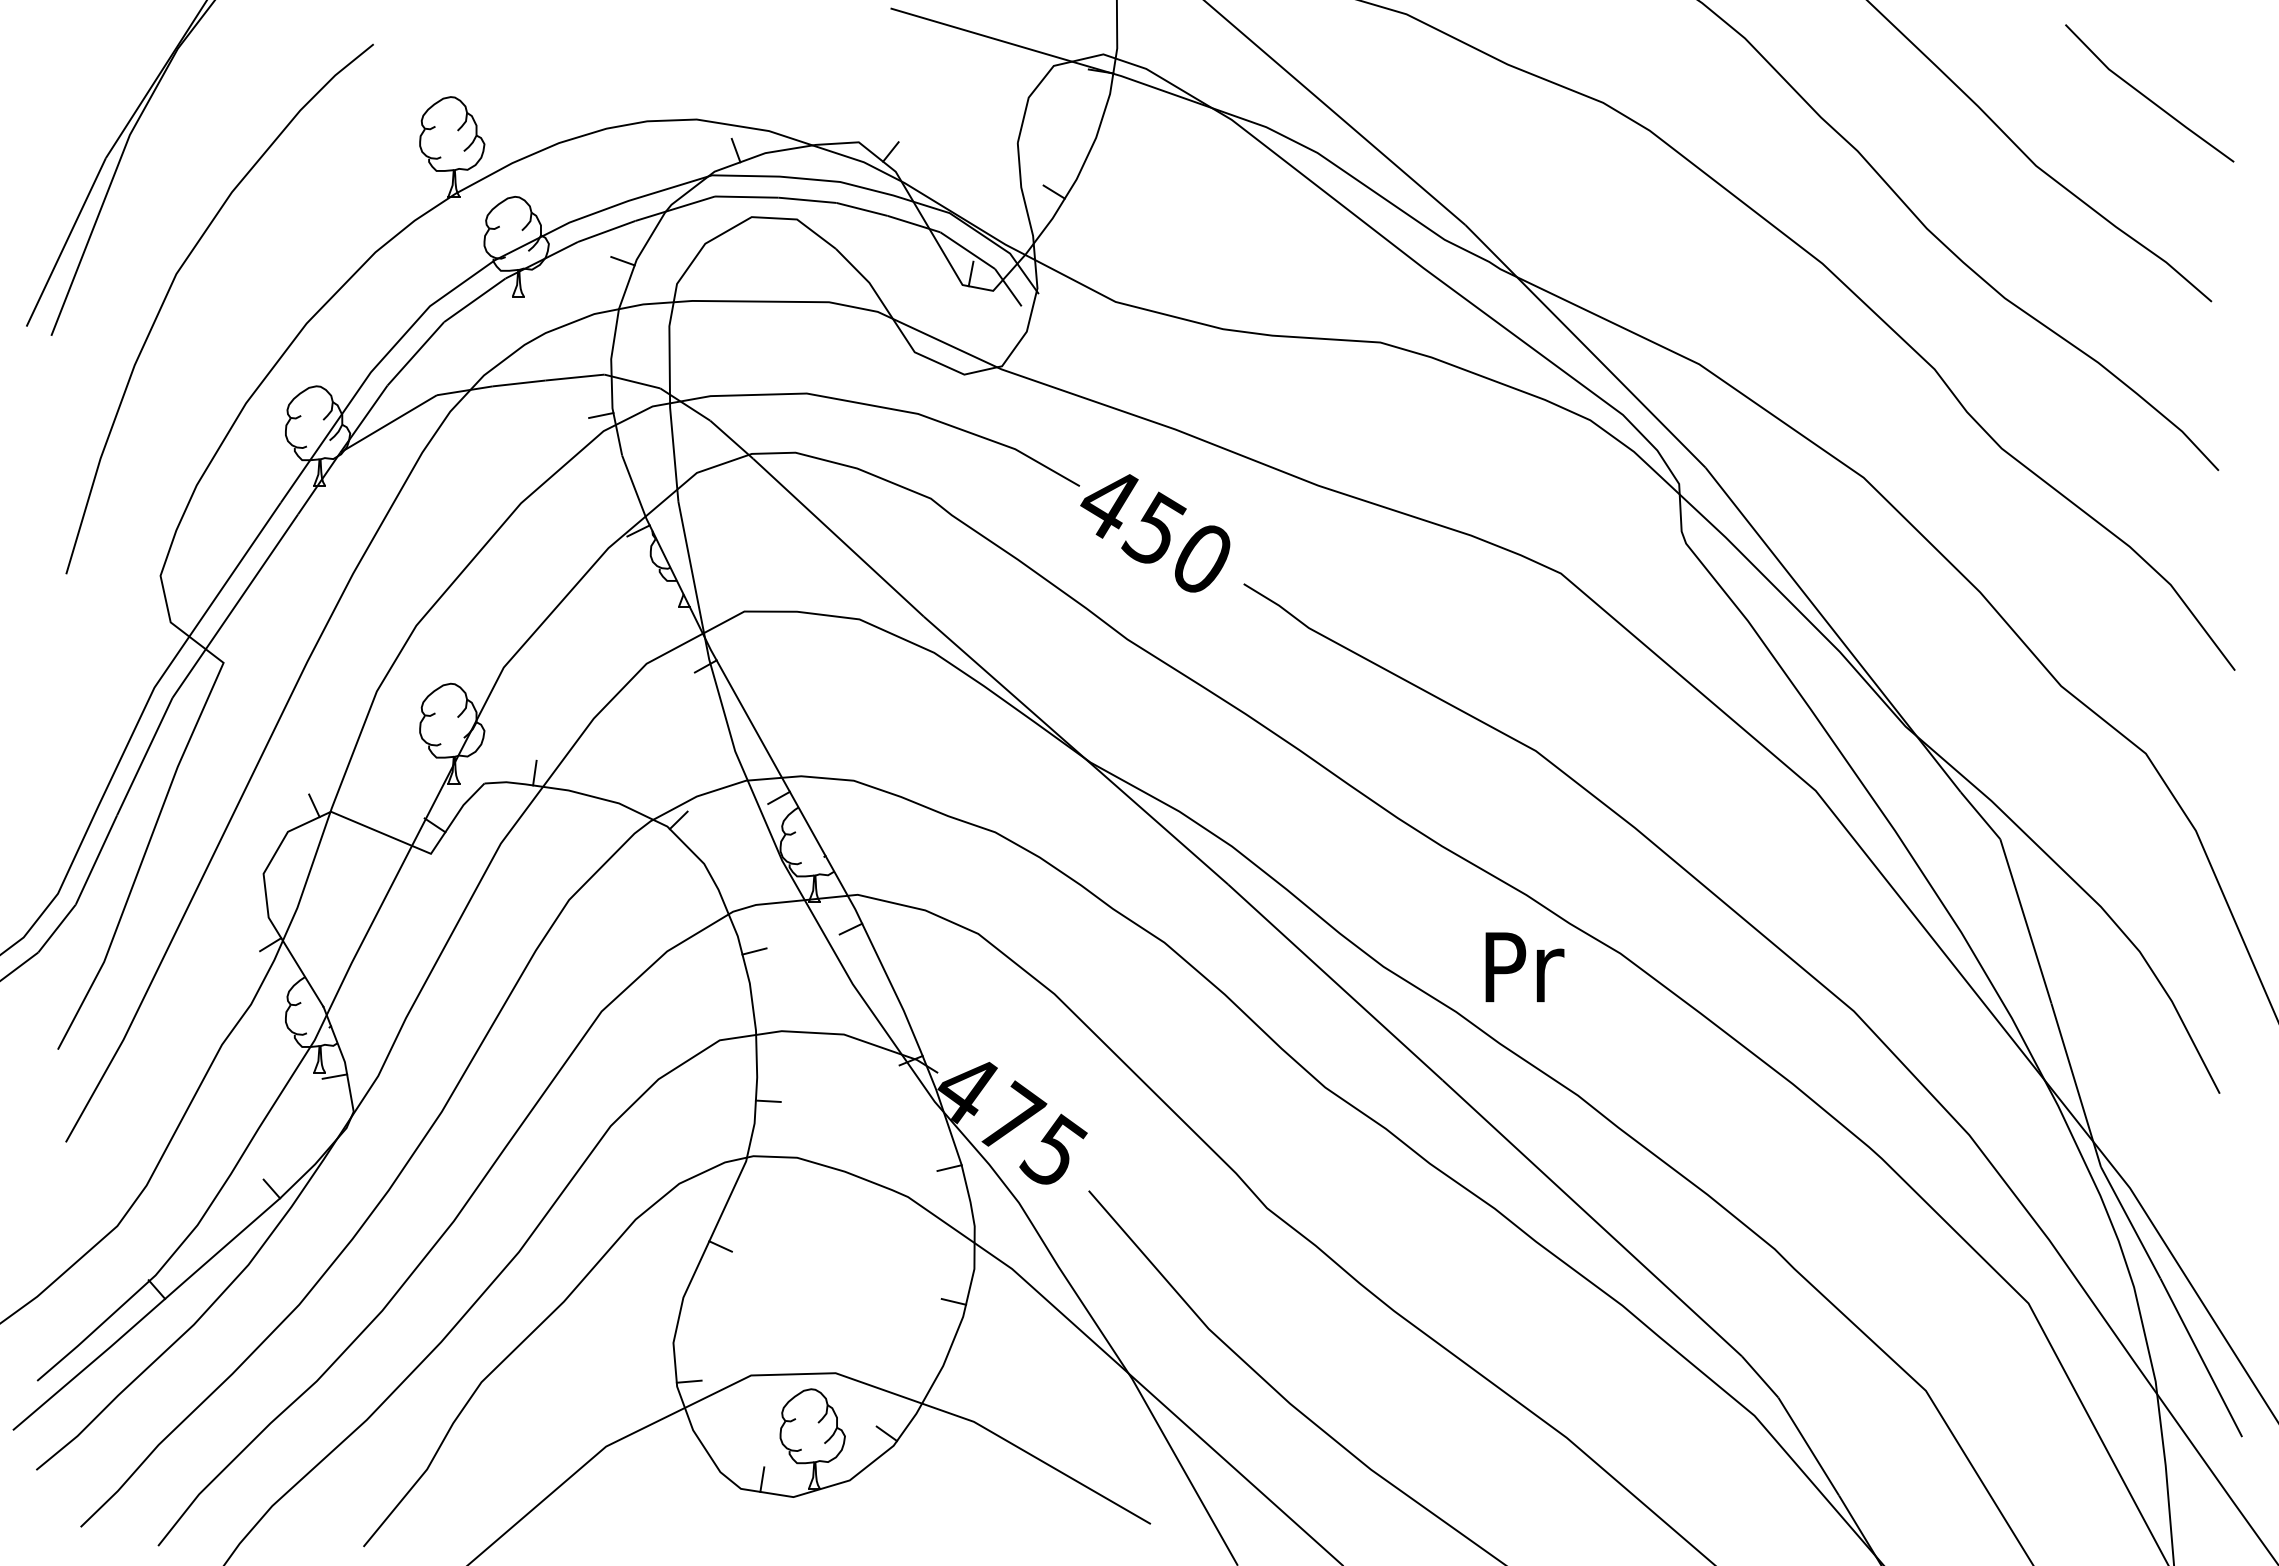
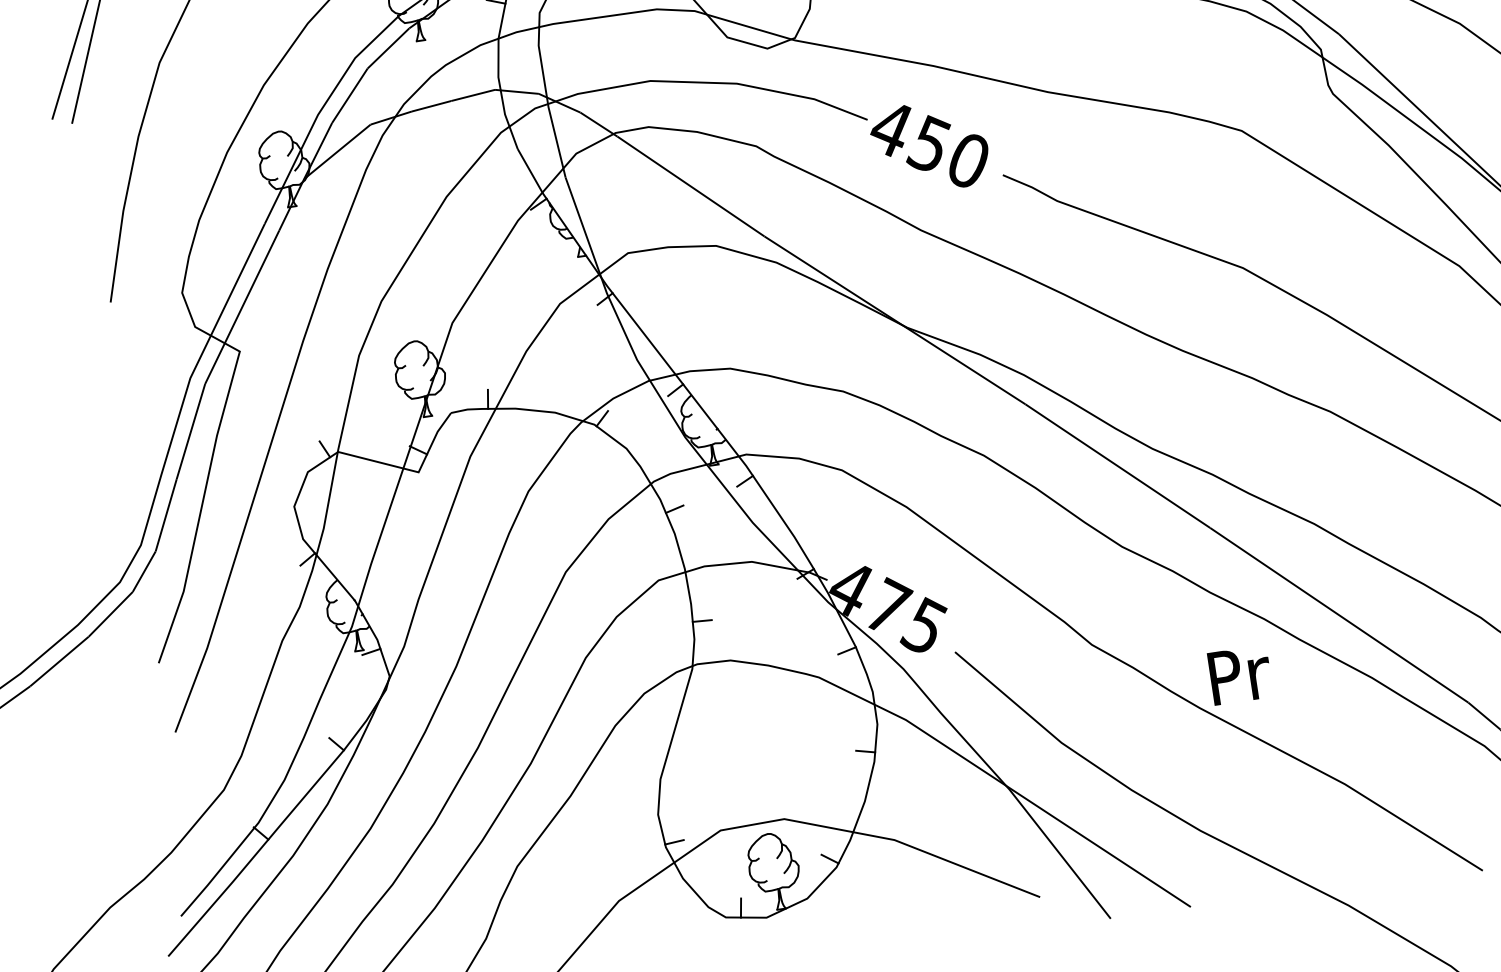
line: (601, 415) -> (497, 121), removed
text: (1524, 967) -> (1240, 675), moved
line: (720, 1246) -> (682, 736), removed

